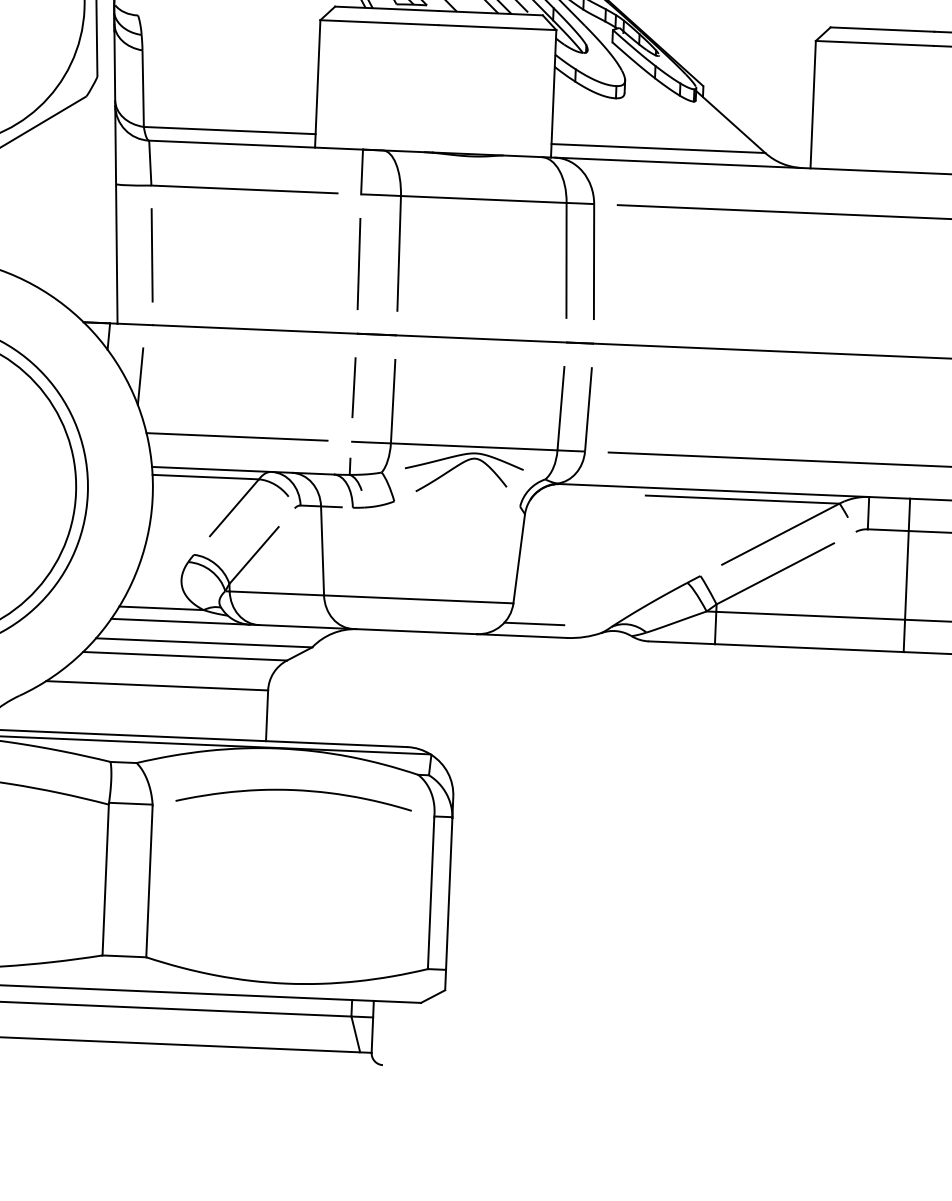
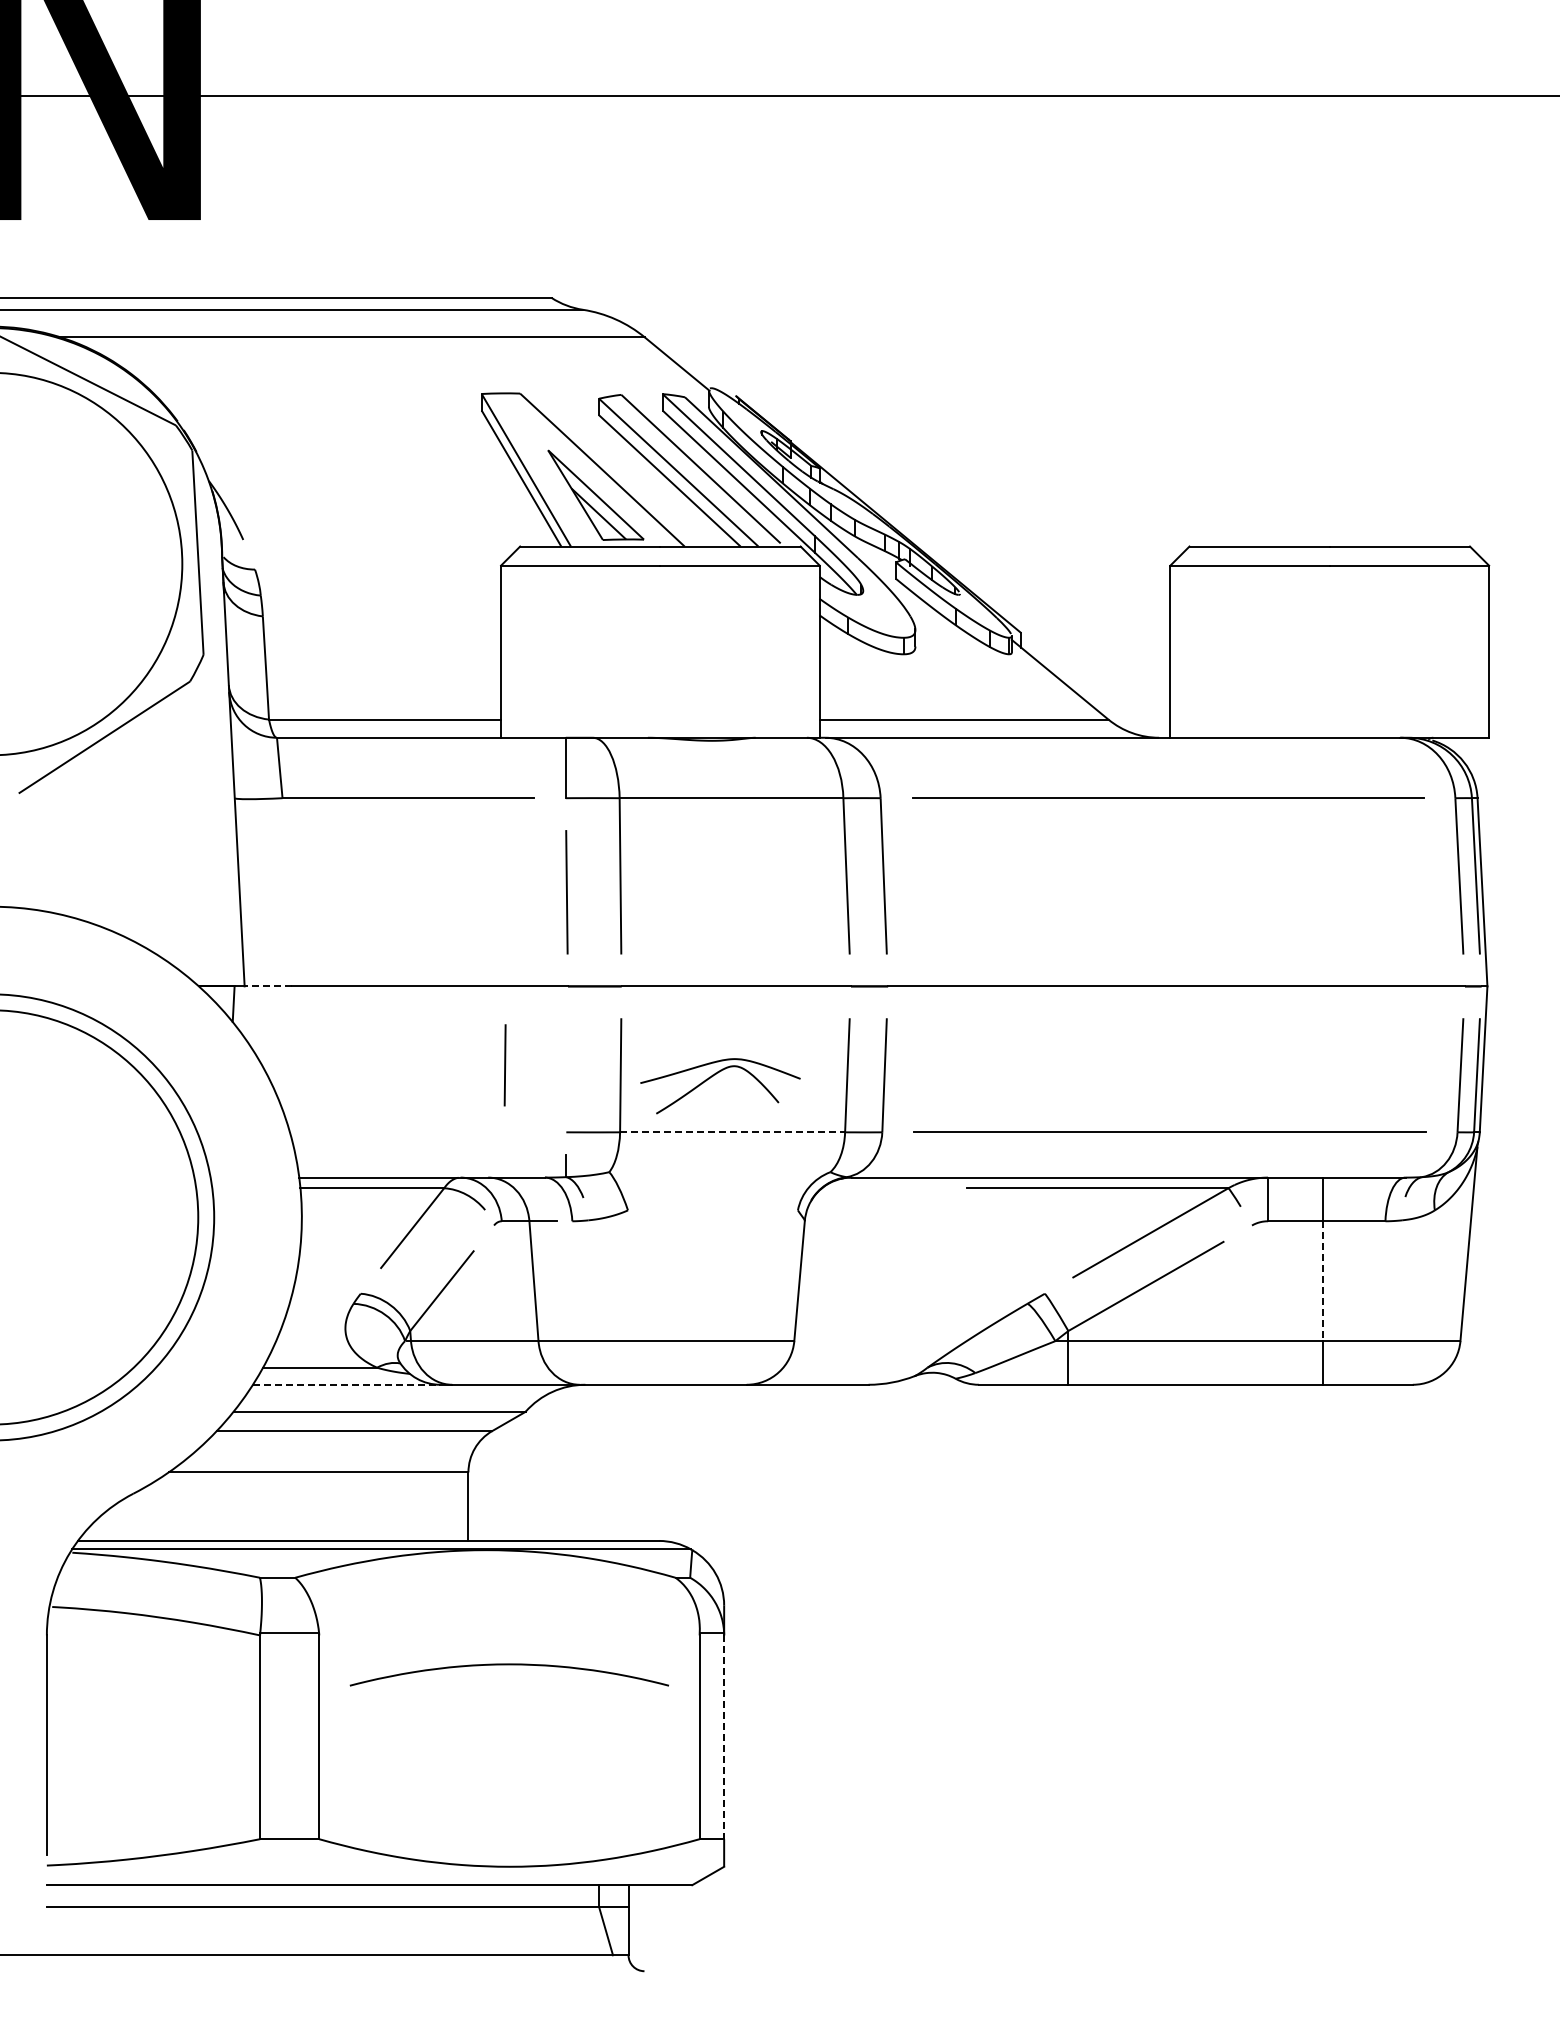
line: (152, 255) -> (287, 892), removed
line: (135, 324) -> (268, 986), solid -> dashed
line: (140, 376) -> (278, 1056), removed
line: (353, 387) -> (504, 1065), moved
line: (236, 437) -> (411, 1132), removed
line: (474, 446) -> (732, 1132), solid -> dashed
part: (458, 466) -> (712, 1077), moved
line: (907, 575) -> (1323, 1281), solid -> dashed
line: (180, 621) -> (346, 1384), solid -> dashed
line: (534, 623) -> (823, 1367), removed
curve: (293, 790) -> (508, 1665), moved
line: (449, 894) -> (724, 1737), solid -> dashed

